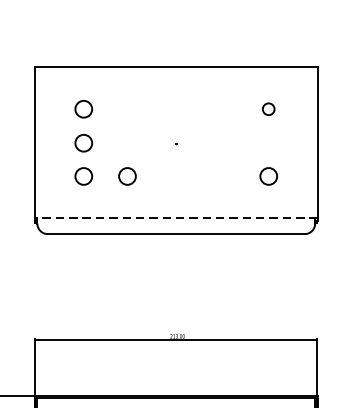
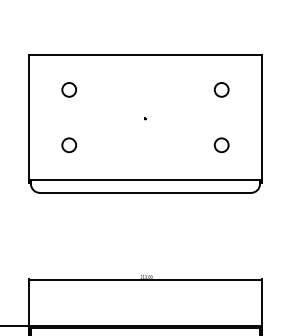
circle: (268, 108) -> (221, 89), size x1.43
circle: (82, 142) -> (68, 117), removed
circle: (126, 176) -> (104, 145), removed
line: (176, 217) -> (145, 179), dashed -> solid

